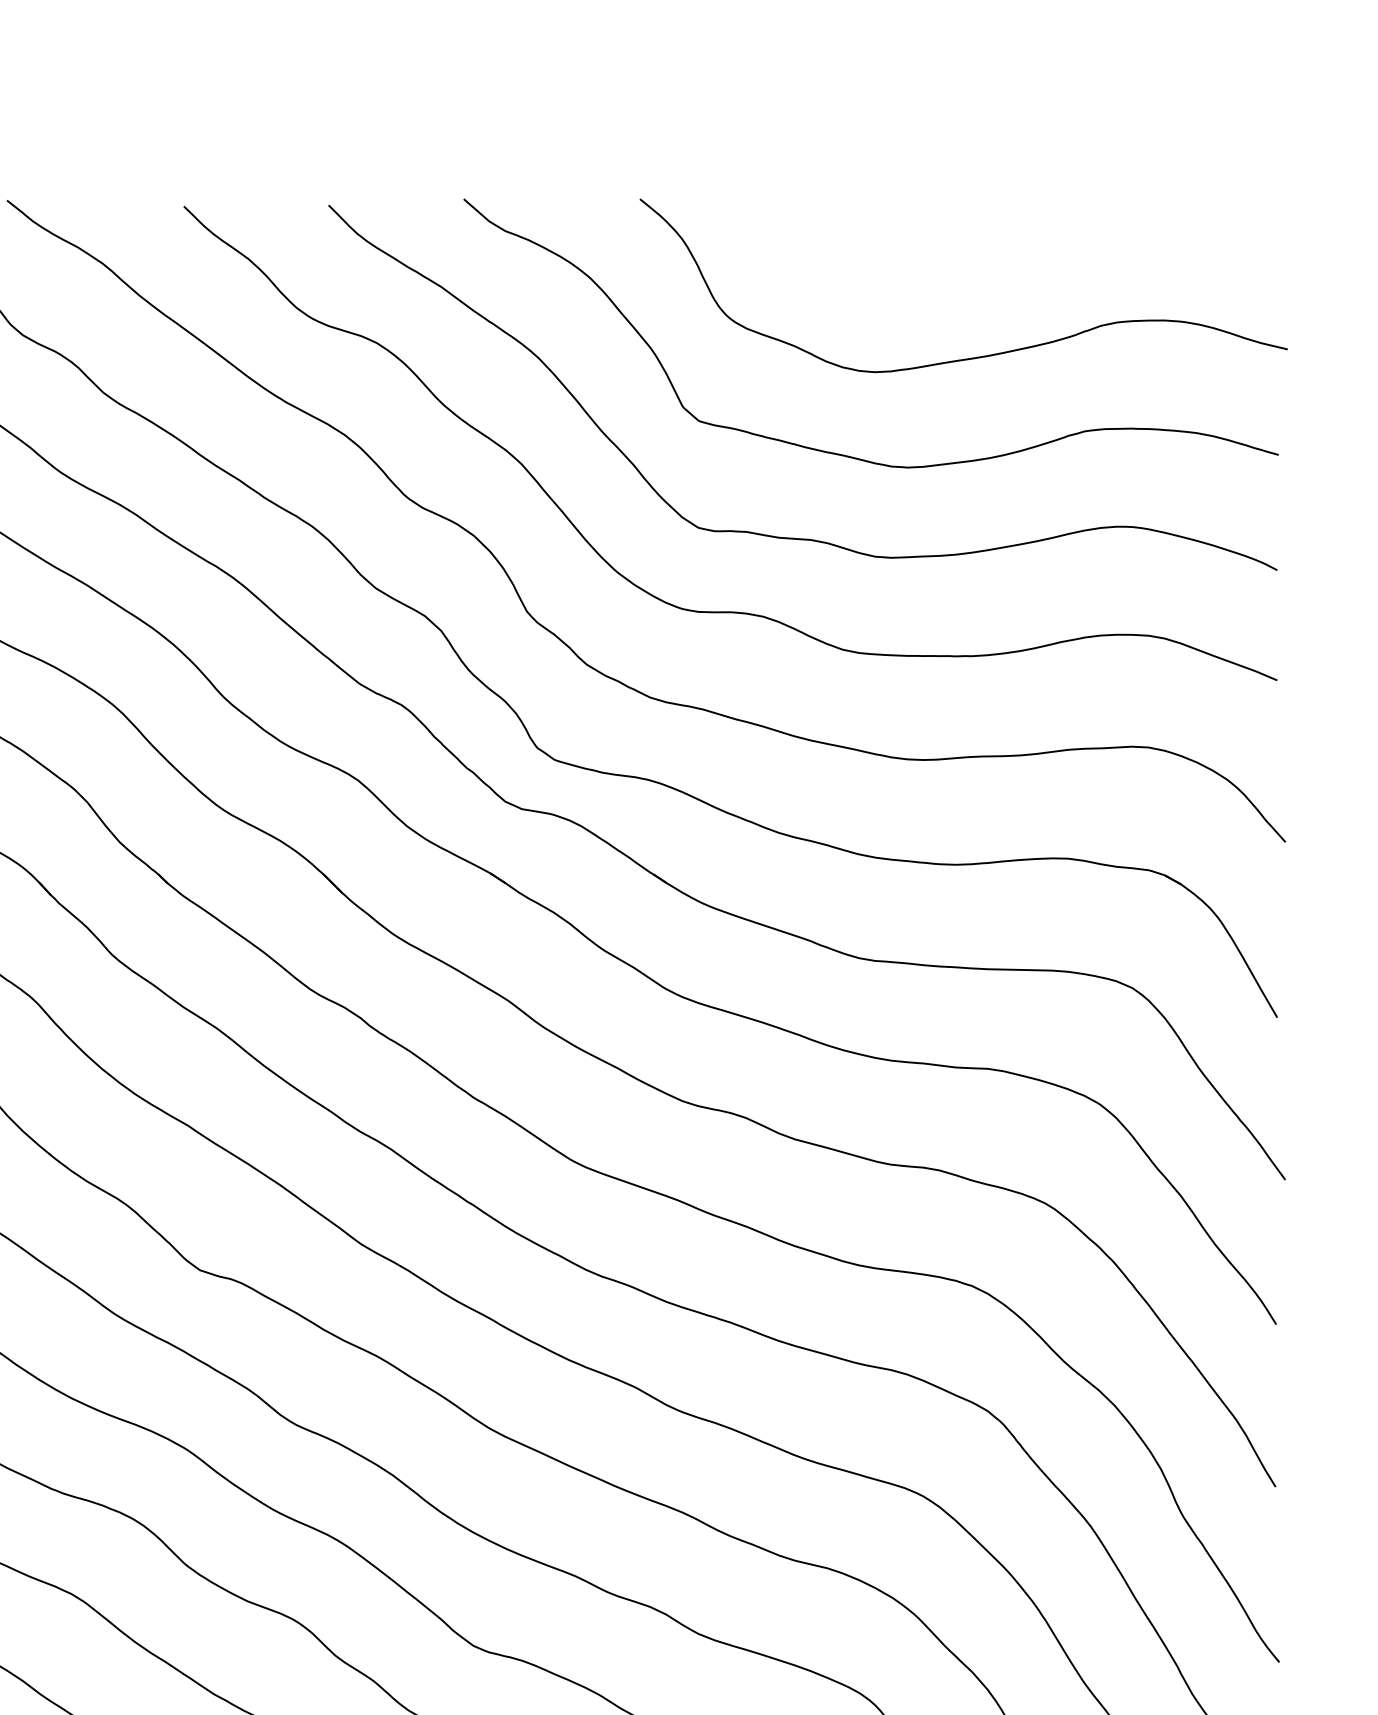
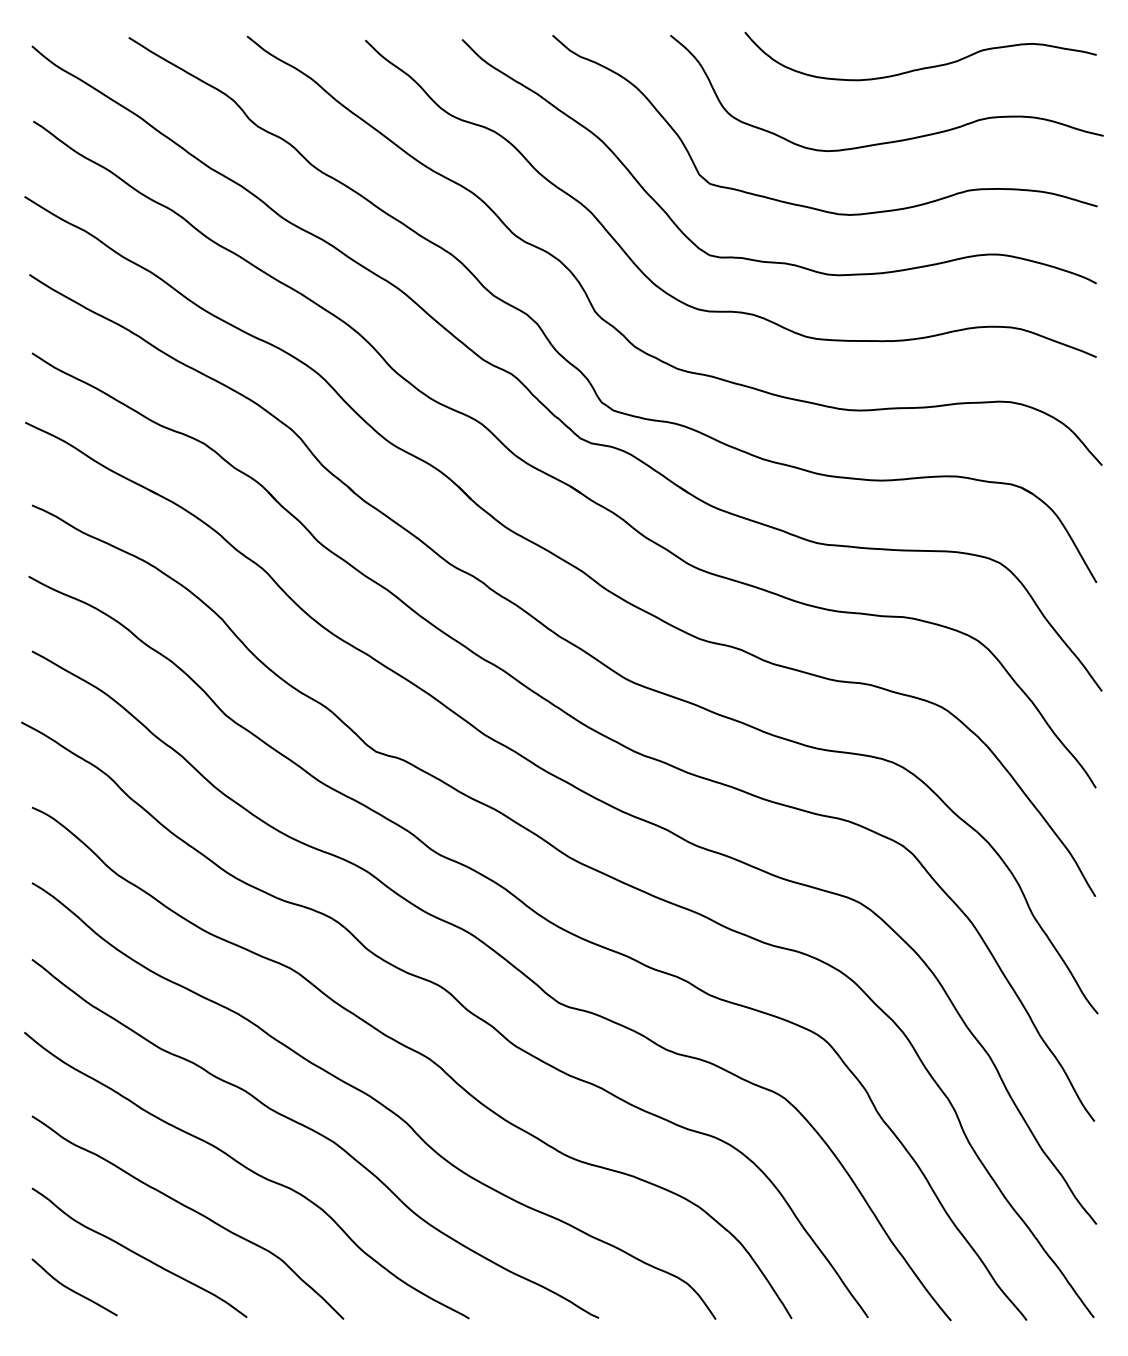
curve: (1016, 247) -> (922, 67), added

